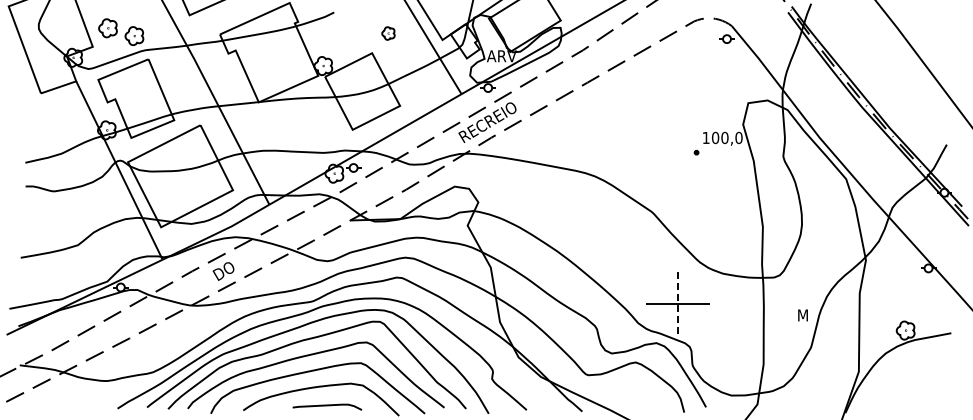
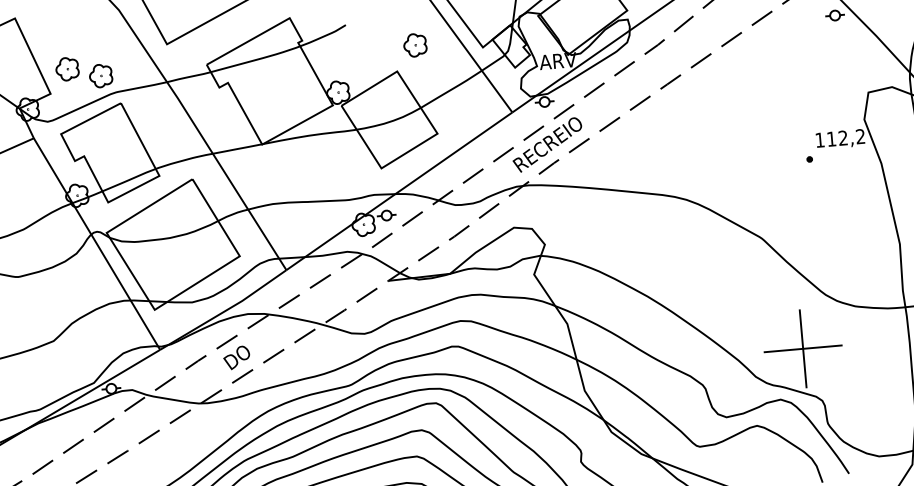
part: (388, 33) -> (415, 45), size x1.43
text: (727, 137) -> (846, 137), 100,0 -> 112,2
line: (678, 304) -> (803, 349), dashed -> solid

